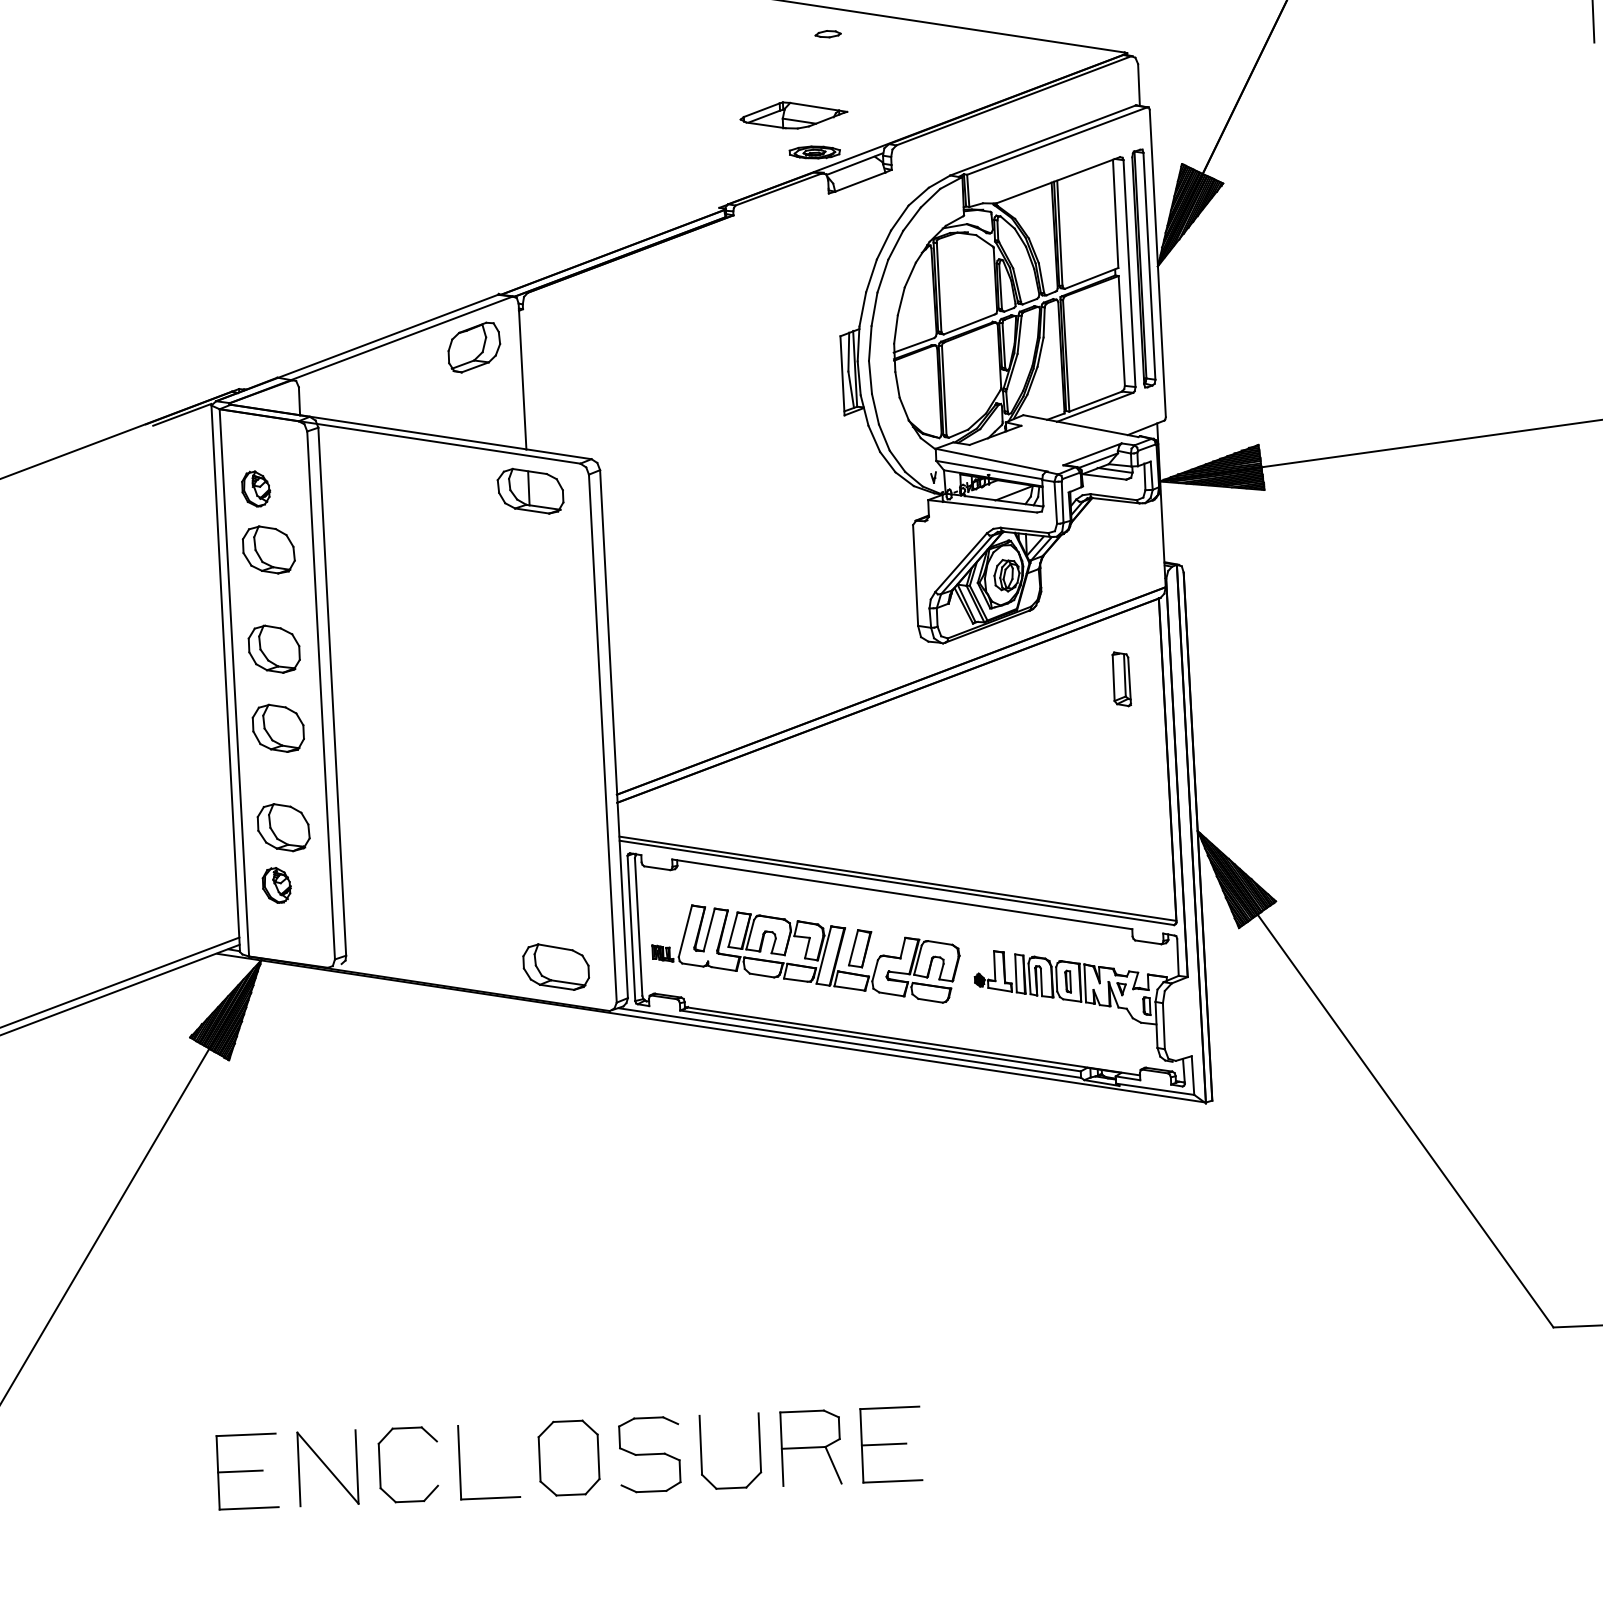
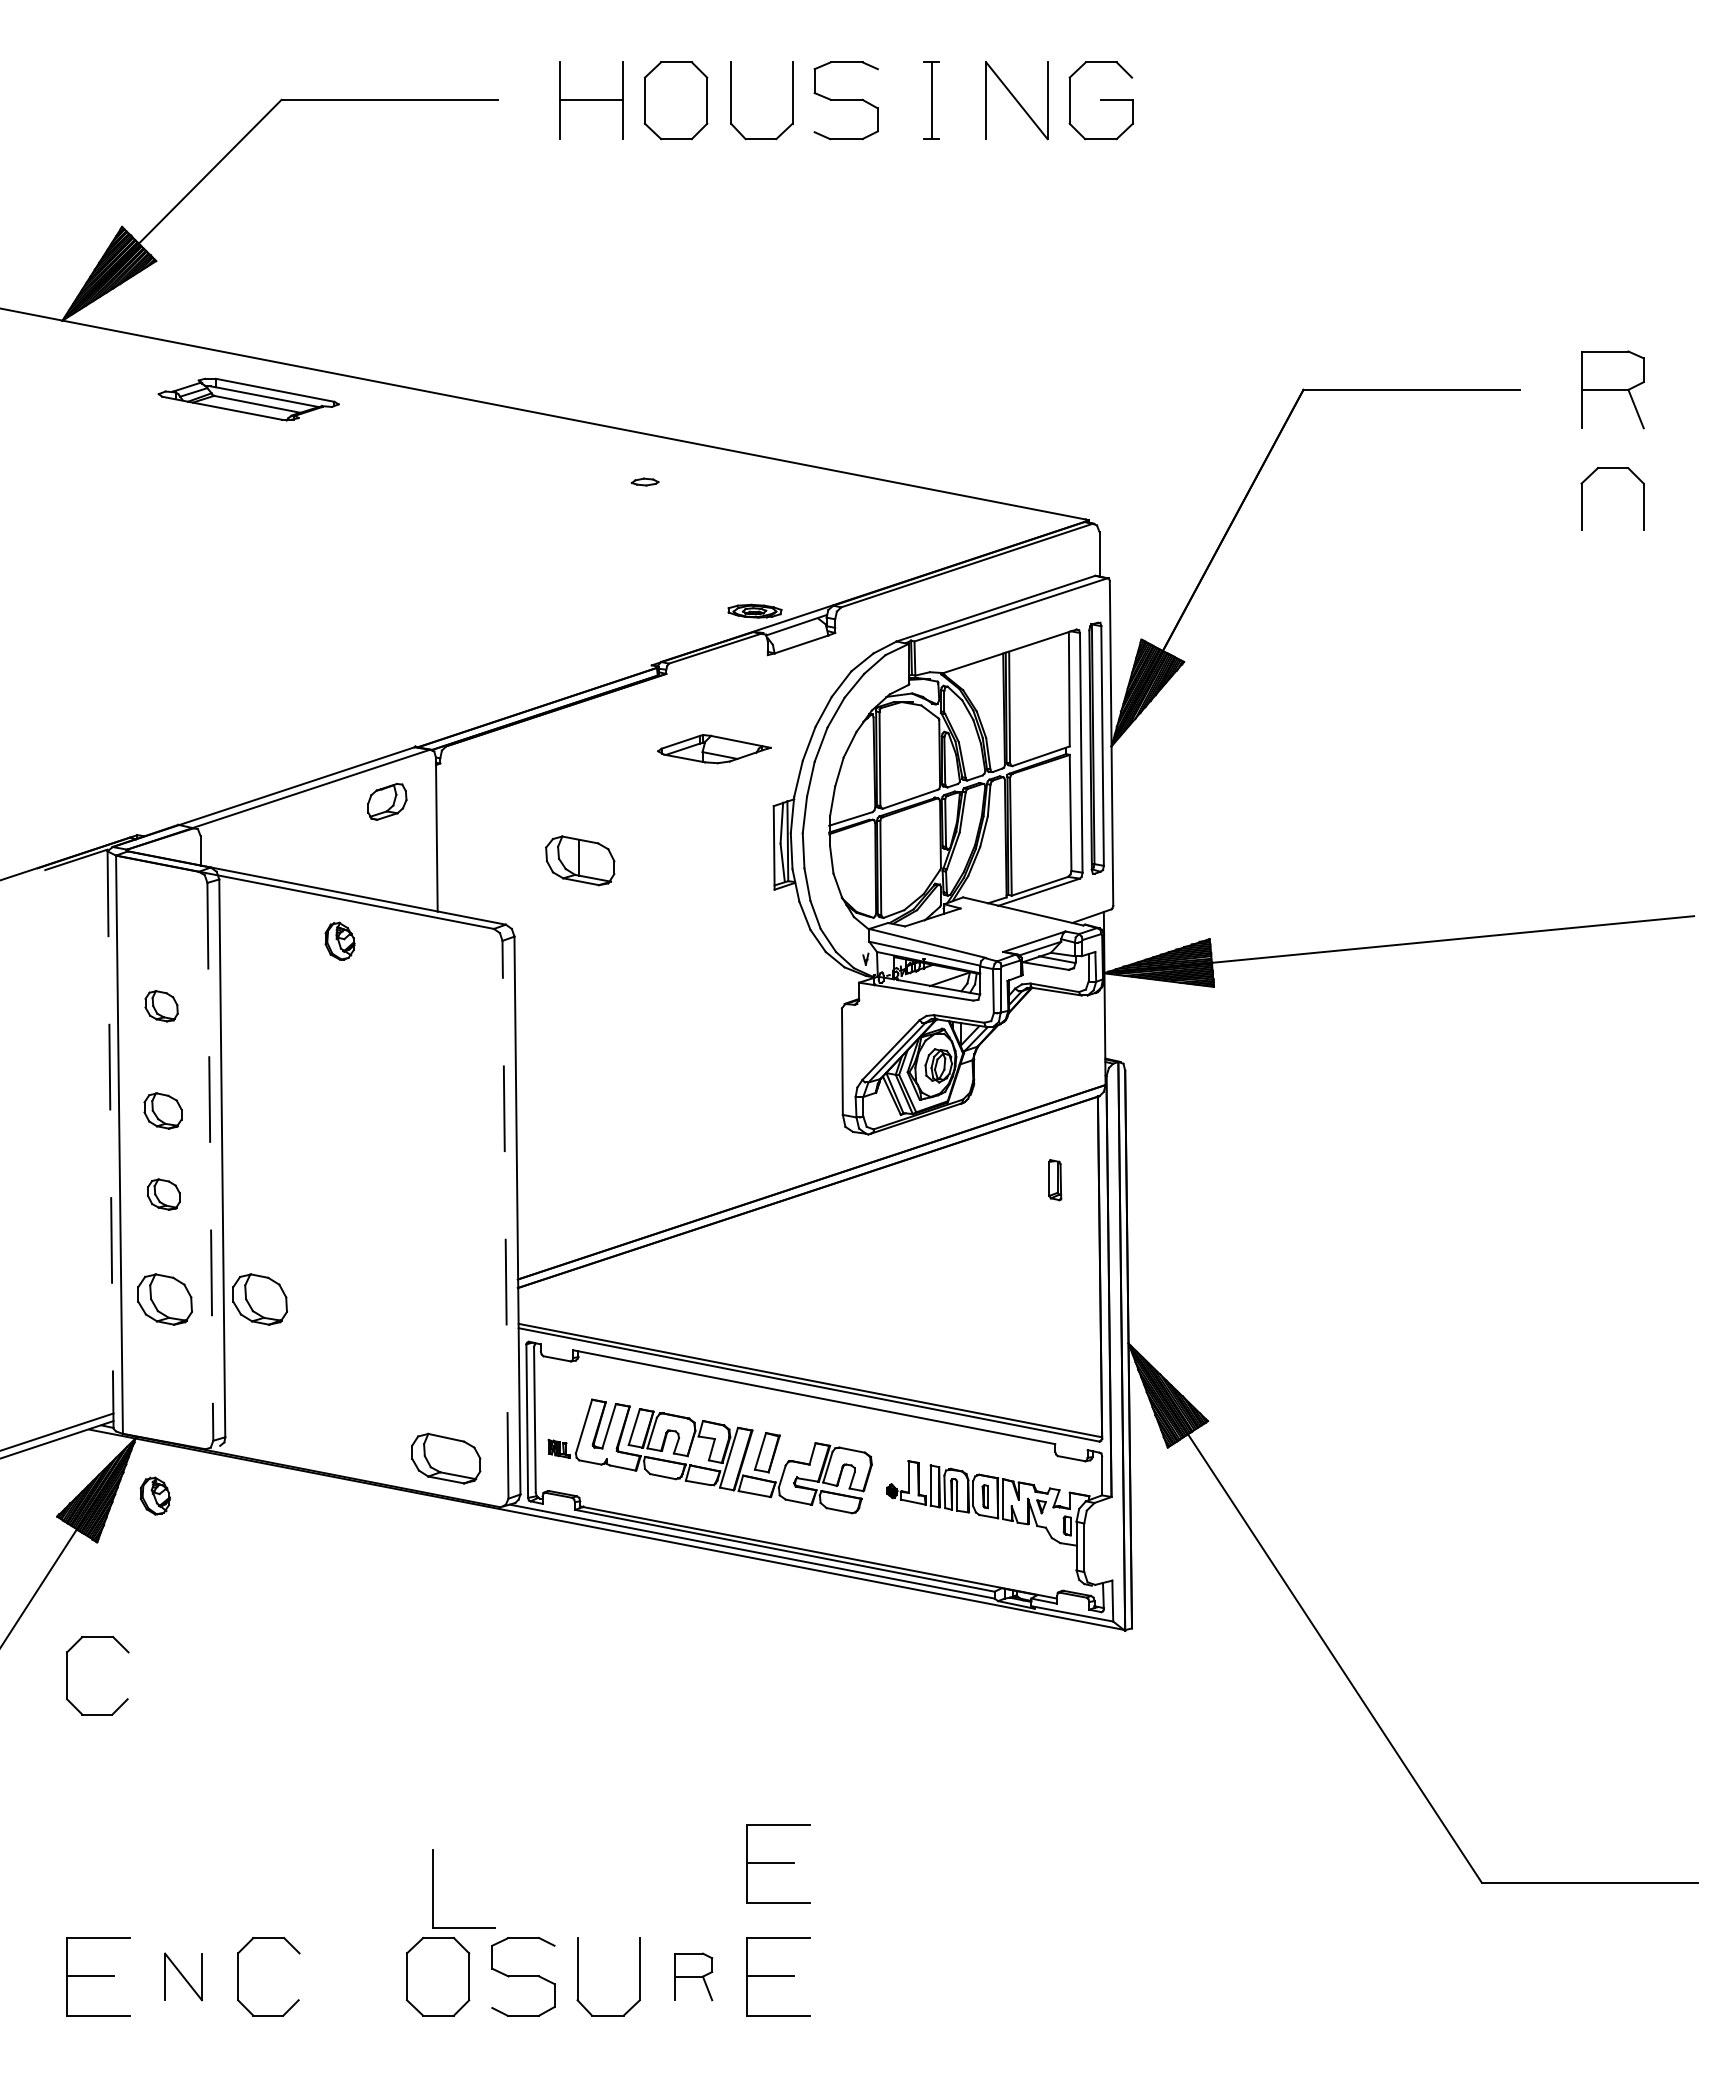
part: (827, 33) -> (644, 481), moved
part: (793, 115) -> (714, 749), moved
part: (474, 347) -> (387, 801), size x0.7
part: (255, 488) -> (339, 940), moved
part: (530, 490) -> (580, 860), moved
part: (268, 550) -> (161, 1006), size x0.6
part: (273, 648) -> (162, 1110), size x0.7
part: (1121, 678) -> (1054, 1179), size x0.7
line: (225, 679) -> (110, 1140), solid -> dashed
line: (321, 695) -> (210, 1161), solid -> dashed
part: (278, 728) -> (163, 1194), size x0.6
line: (602, 738) -> (505, 1219), solid -> dashed
part: (373, 823) -> (259, 1299), added
part: (276, 884) -> (154, 1495), moved
part: (206, 1187) -> (67, 1675), added
part: (886, 1337) -> (778, 1863), added
part: (810, 1447) -> (693, 1976), size x0.6
part: (460, 1462) -> (433, 1888), moved
part: (328, 1467) -> (183, 1976), size x0.6

